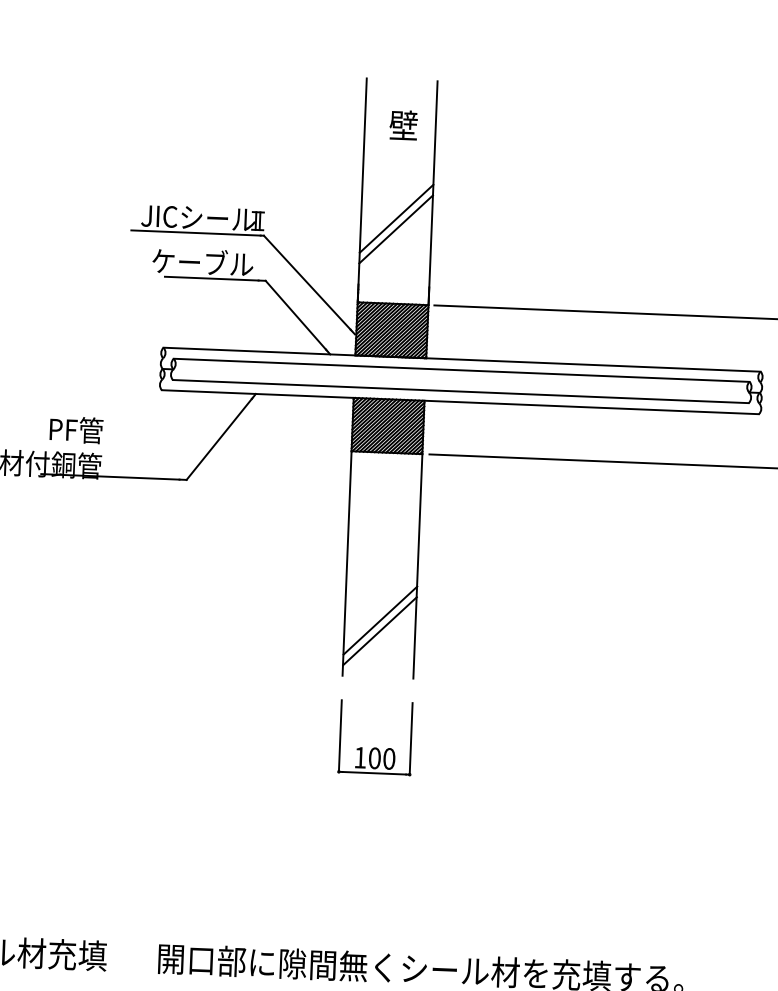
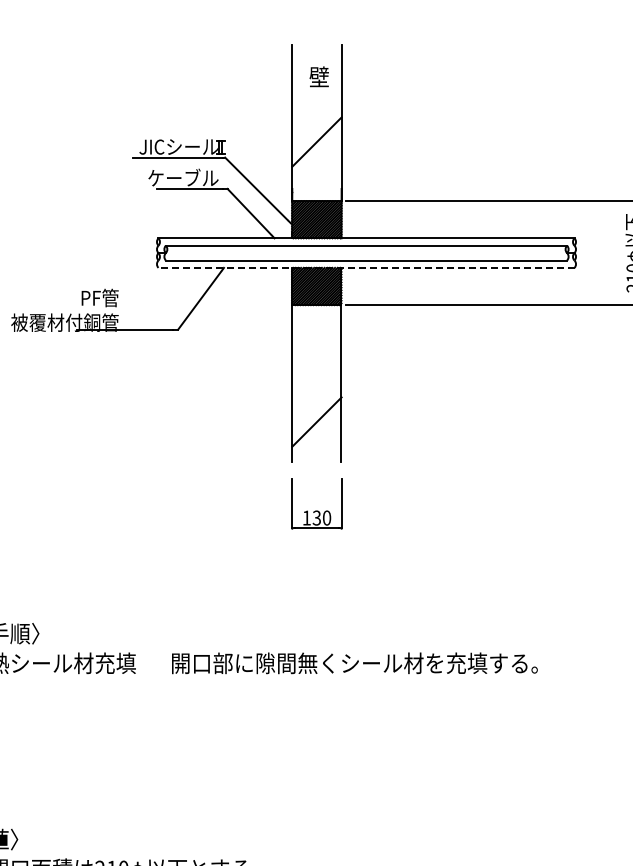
line: (395, 229) -> (316, 149), removed
line: (459, 401) -> (365, 267), solid -> dashed
line: (379, 631) -> (316, 429), removed
text: (374, 757) -> (316, 517), 100 -> 130

